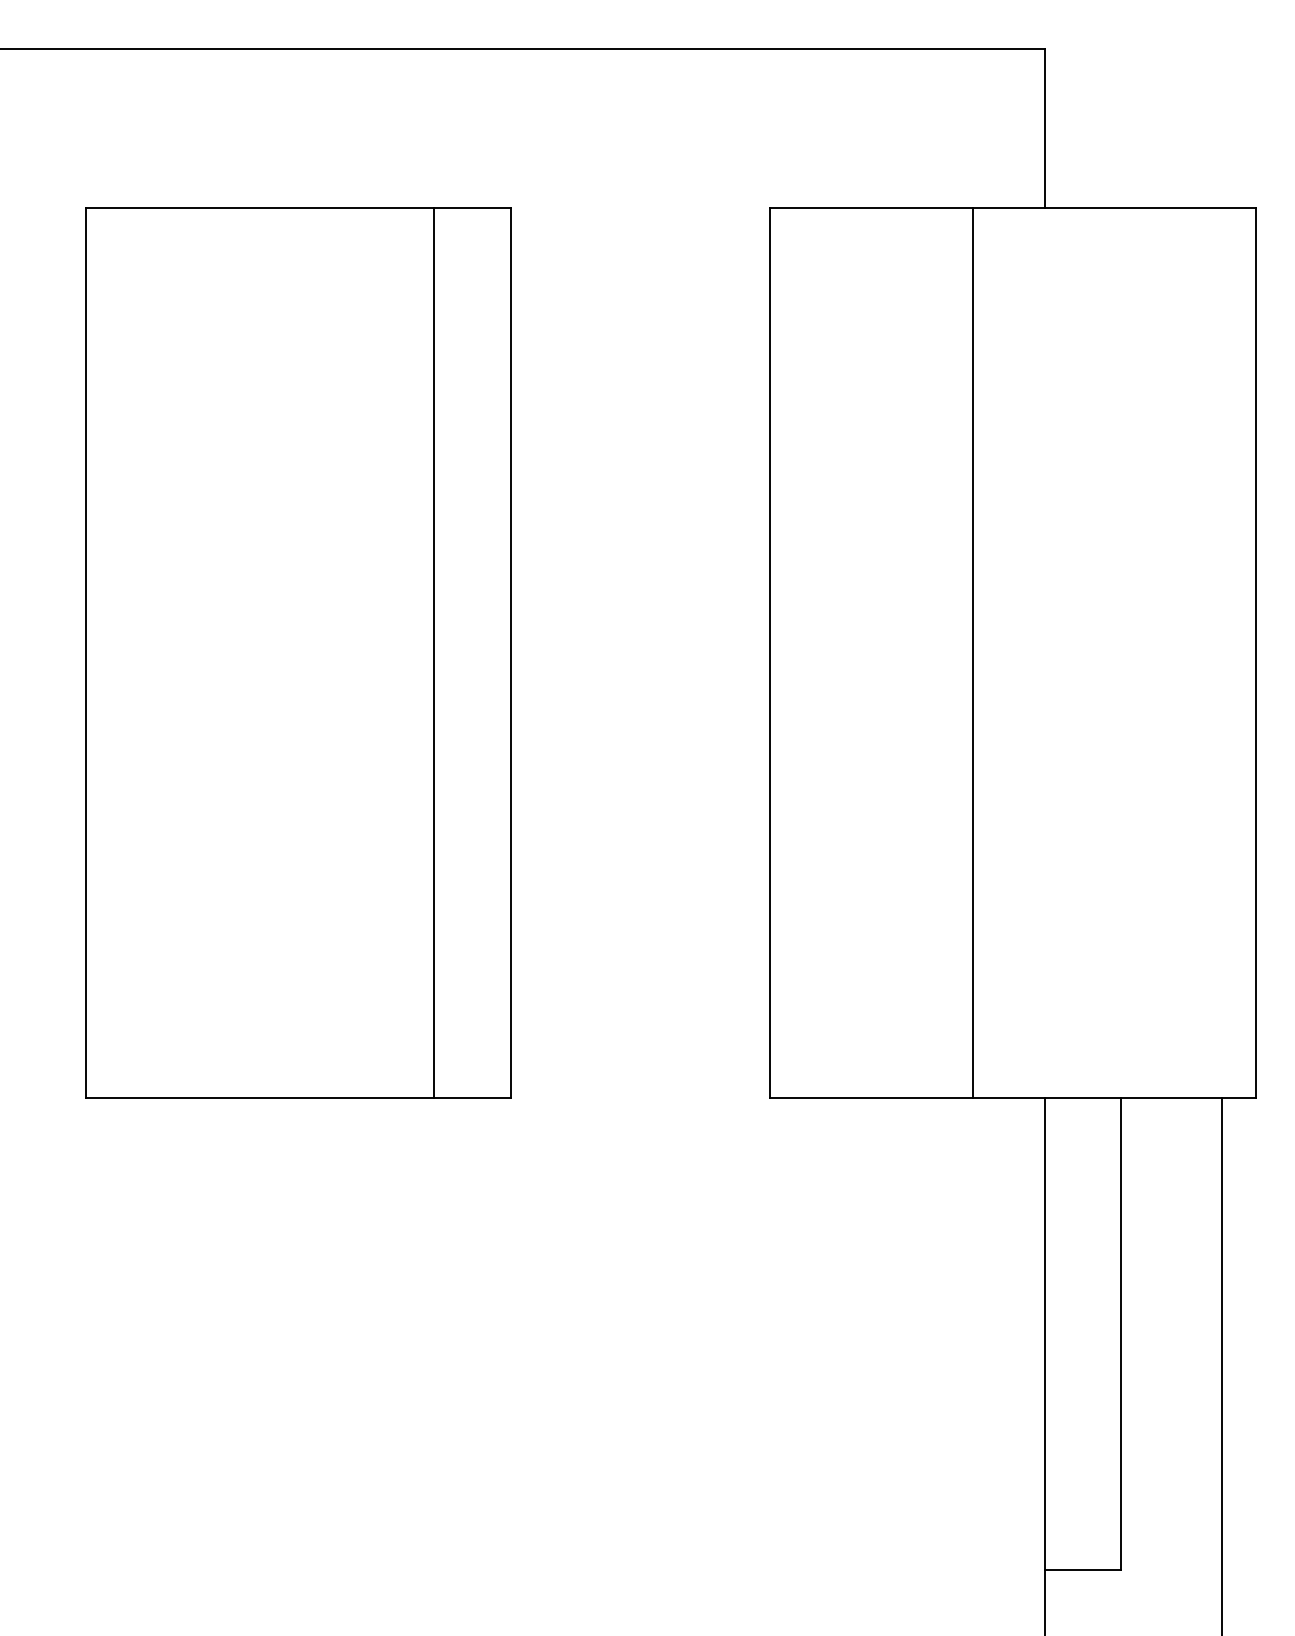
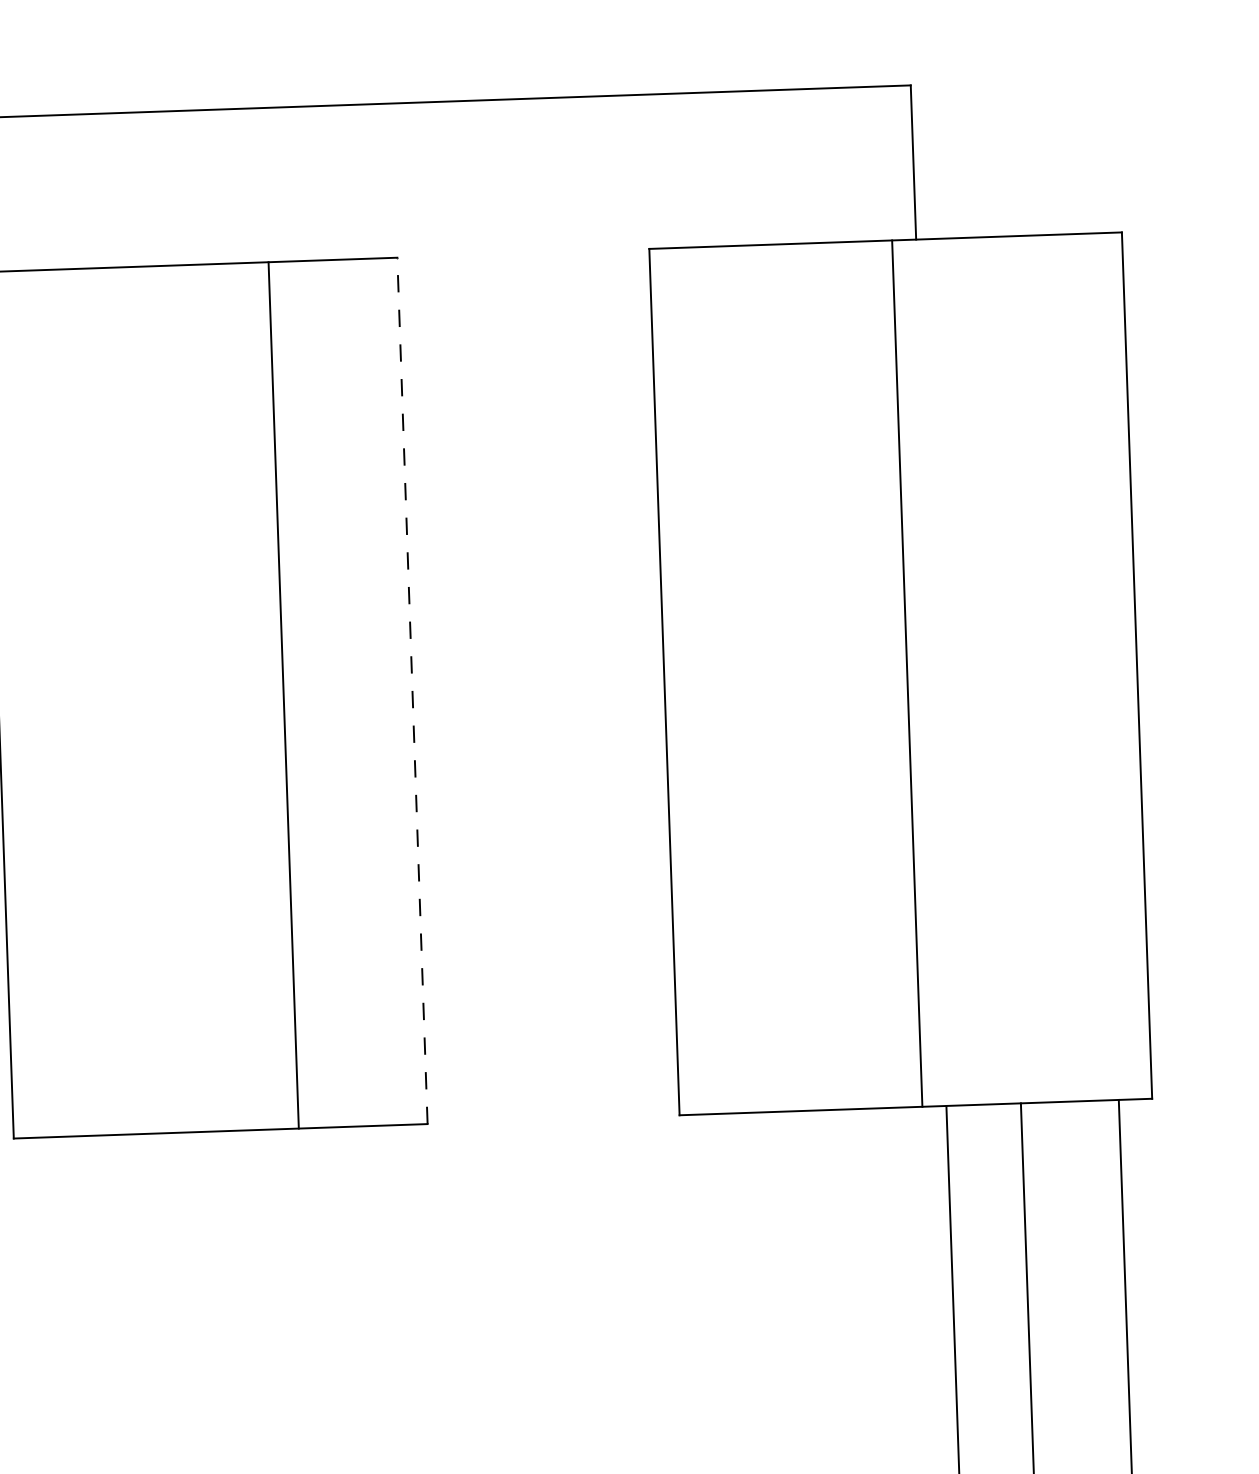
line: (433, 652) -> (283, 694), moved
line: (511, 652) -> (412, 690), solid -> dashed
line: (973, 652) -> (907, 673), moved

